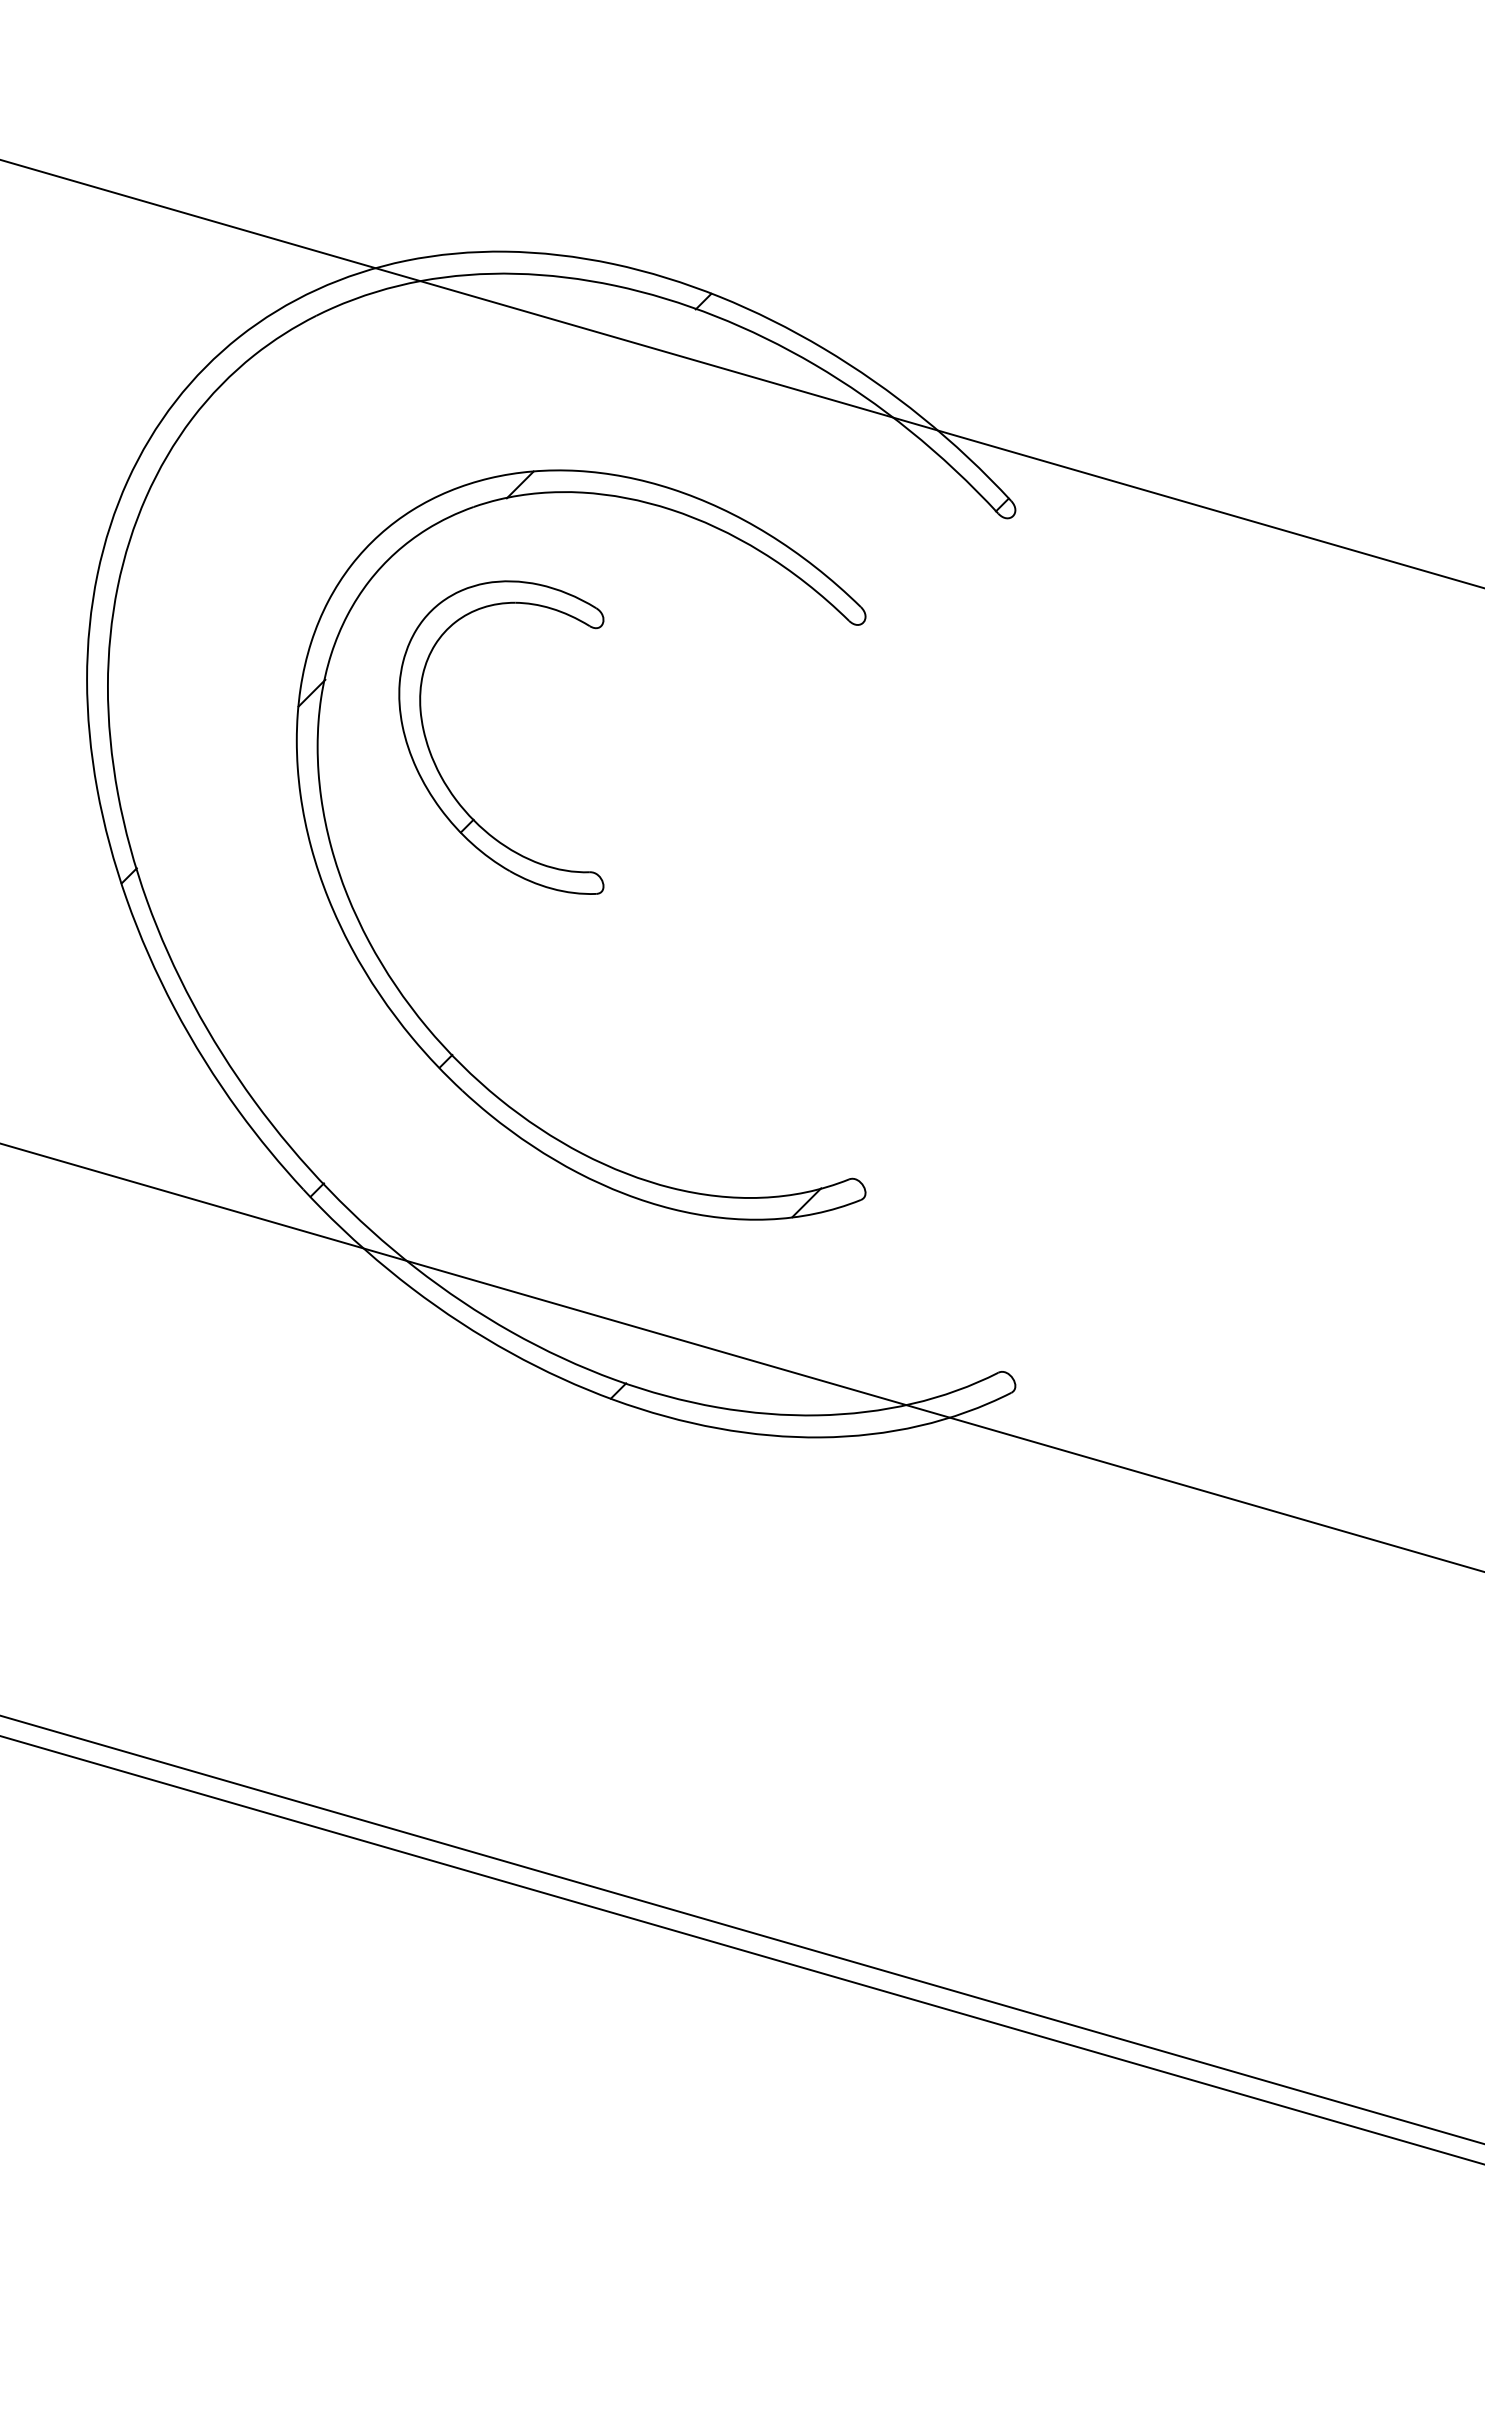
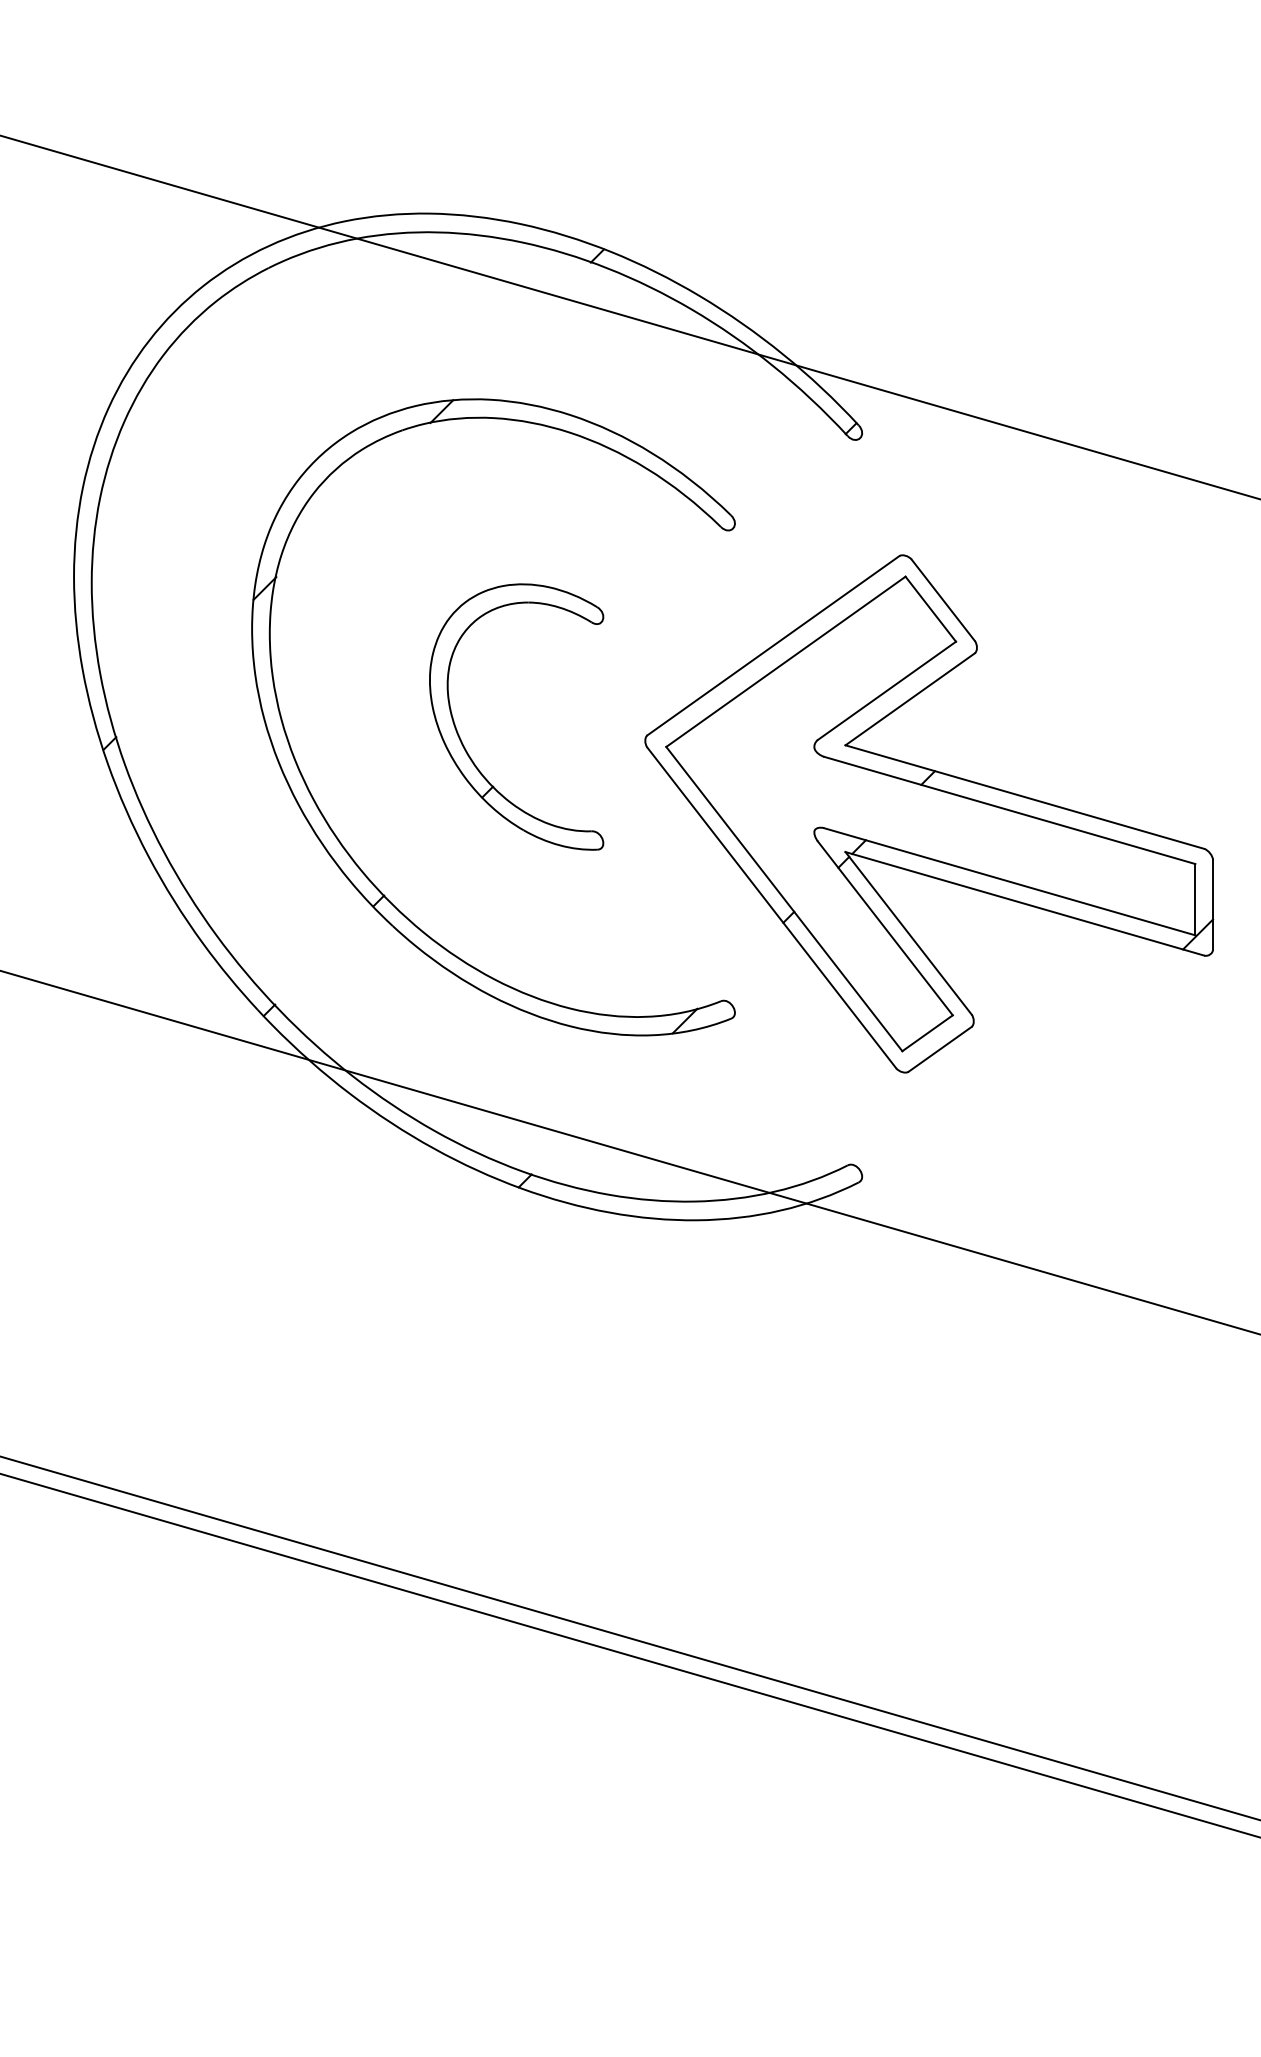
part: (437, 766) -> (462, 741), moved
part: (1094, 958) -> (929, 813), added

